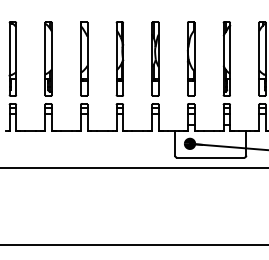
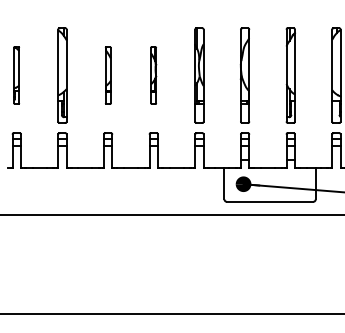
part: (12, 58) -> (16, 75), size x0.6
part: (84, 58) -> (108, 75), size x0.6
part: (119, 58) -> (153, 75), size x0.6

